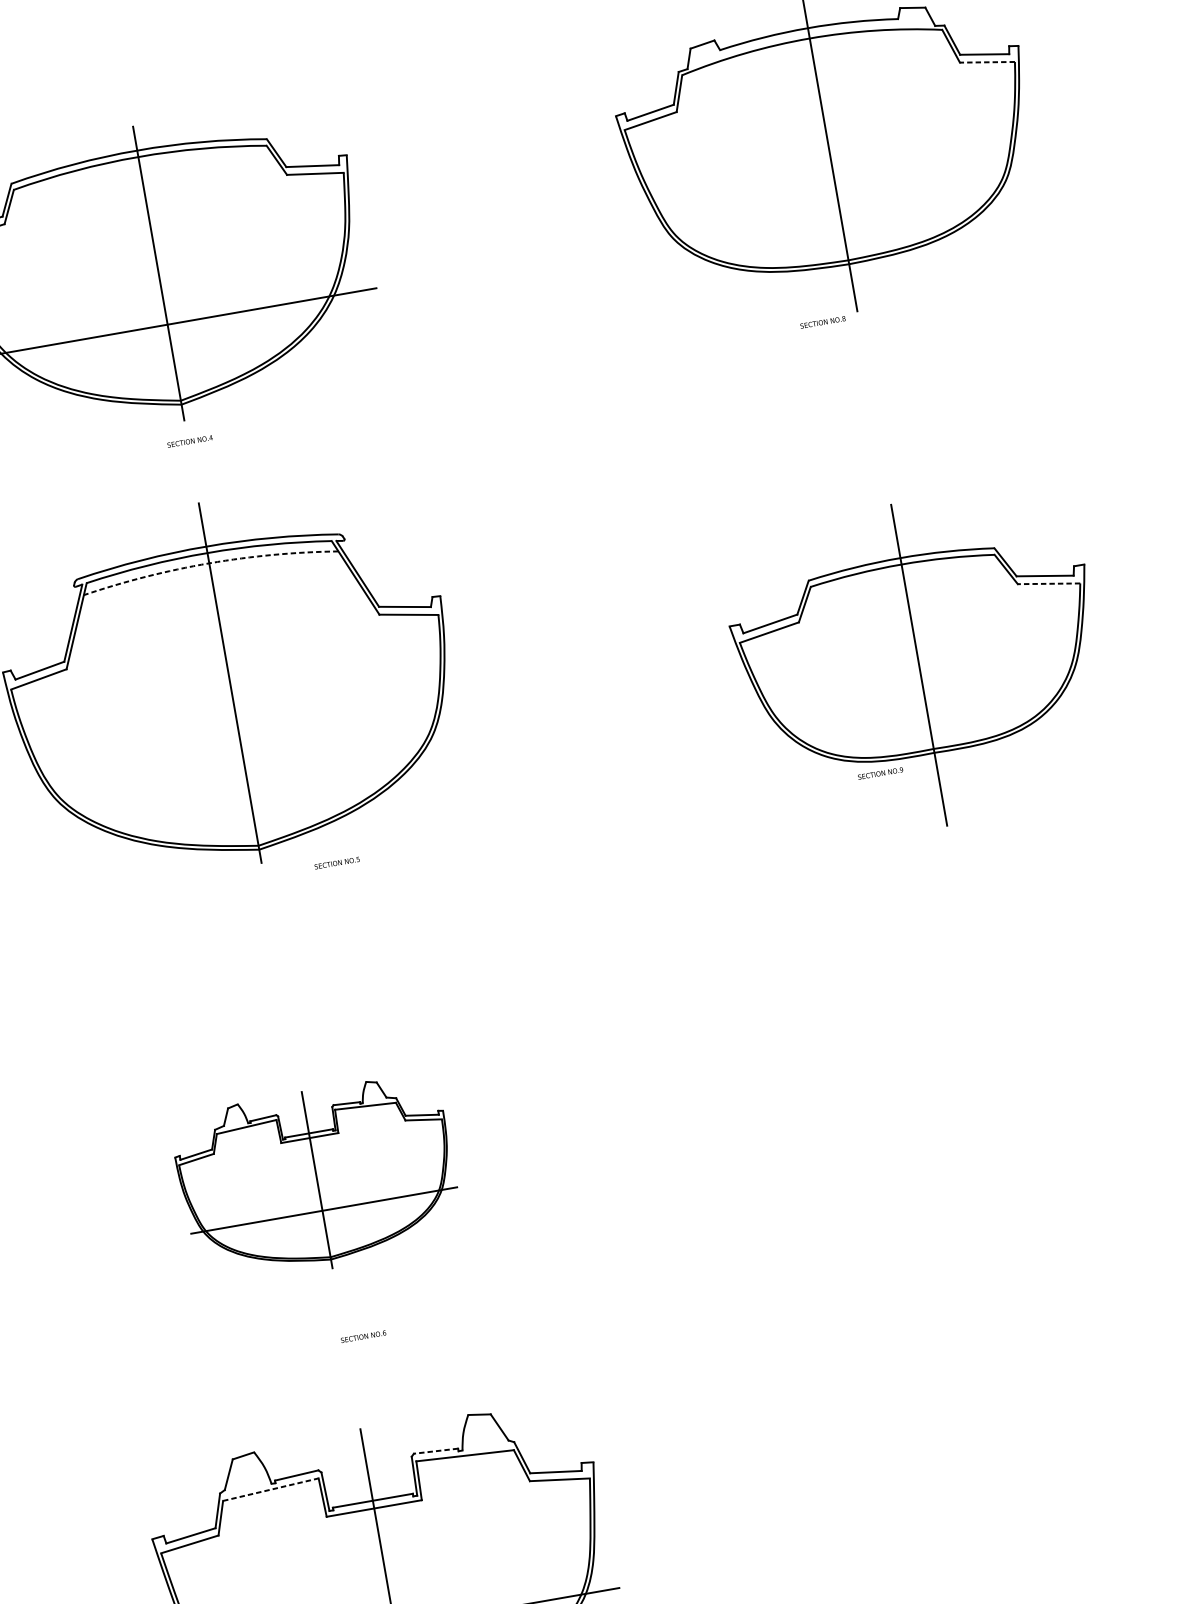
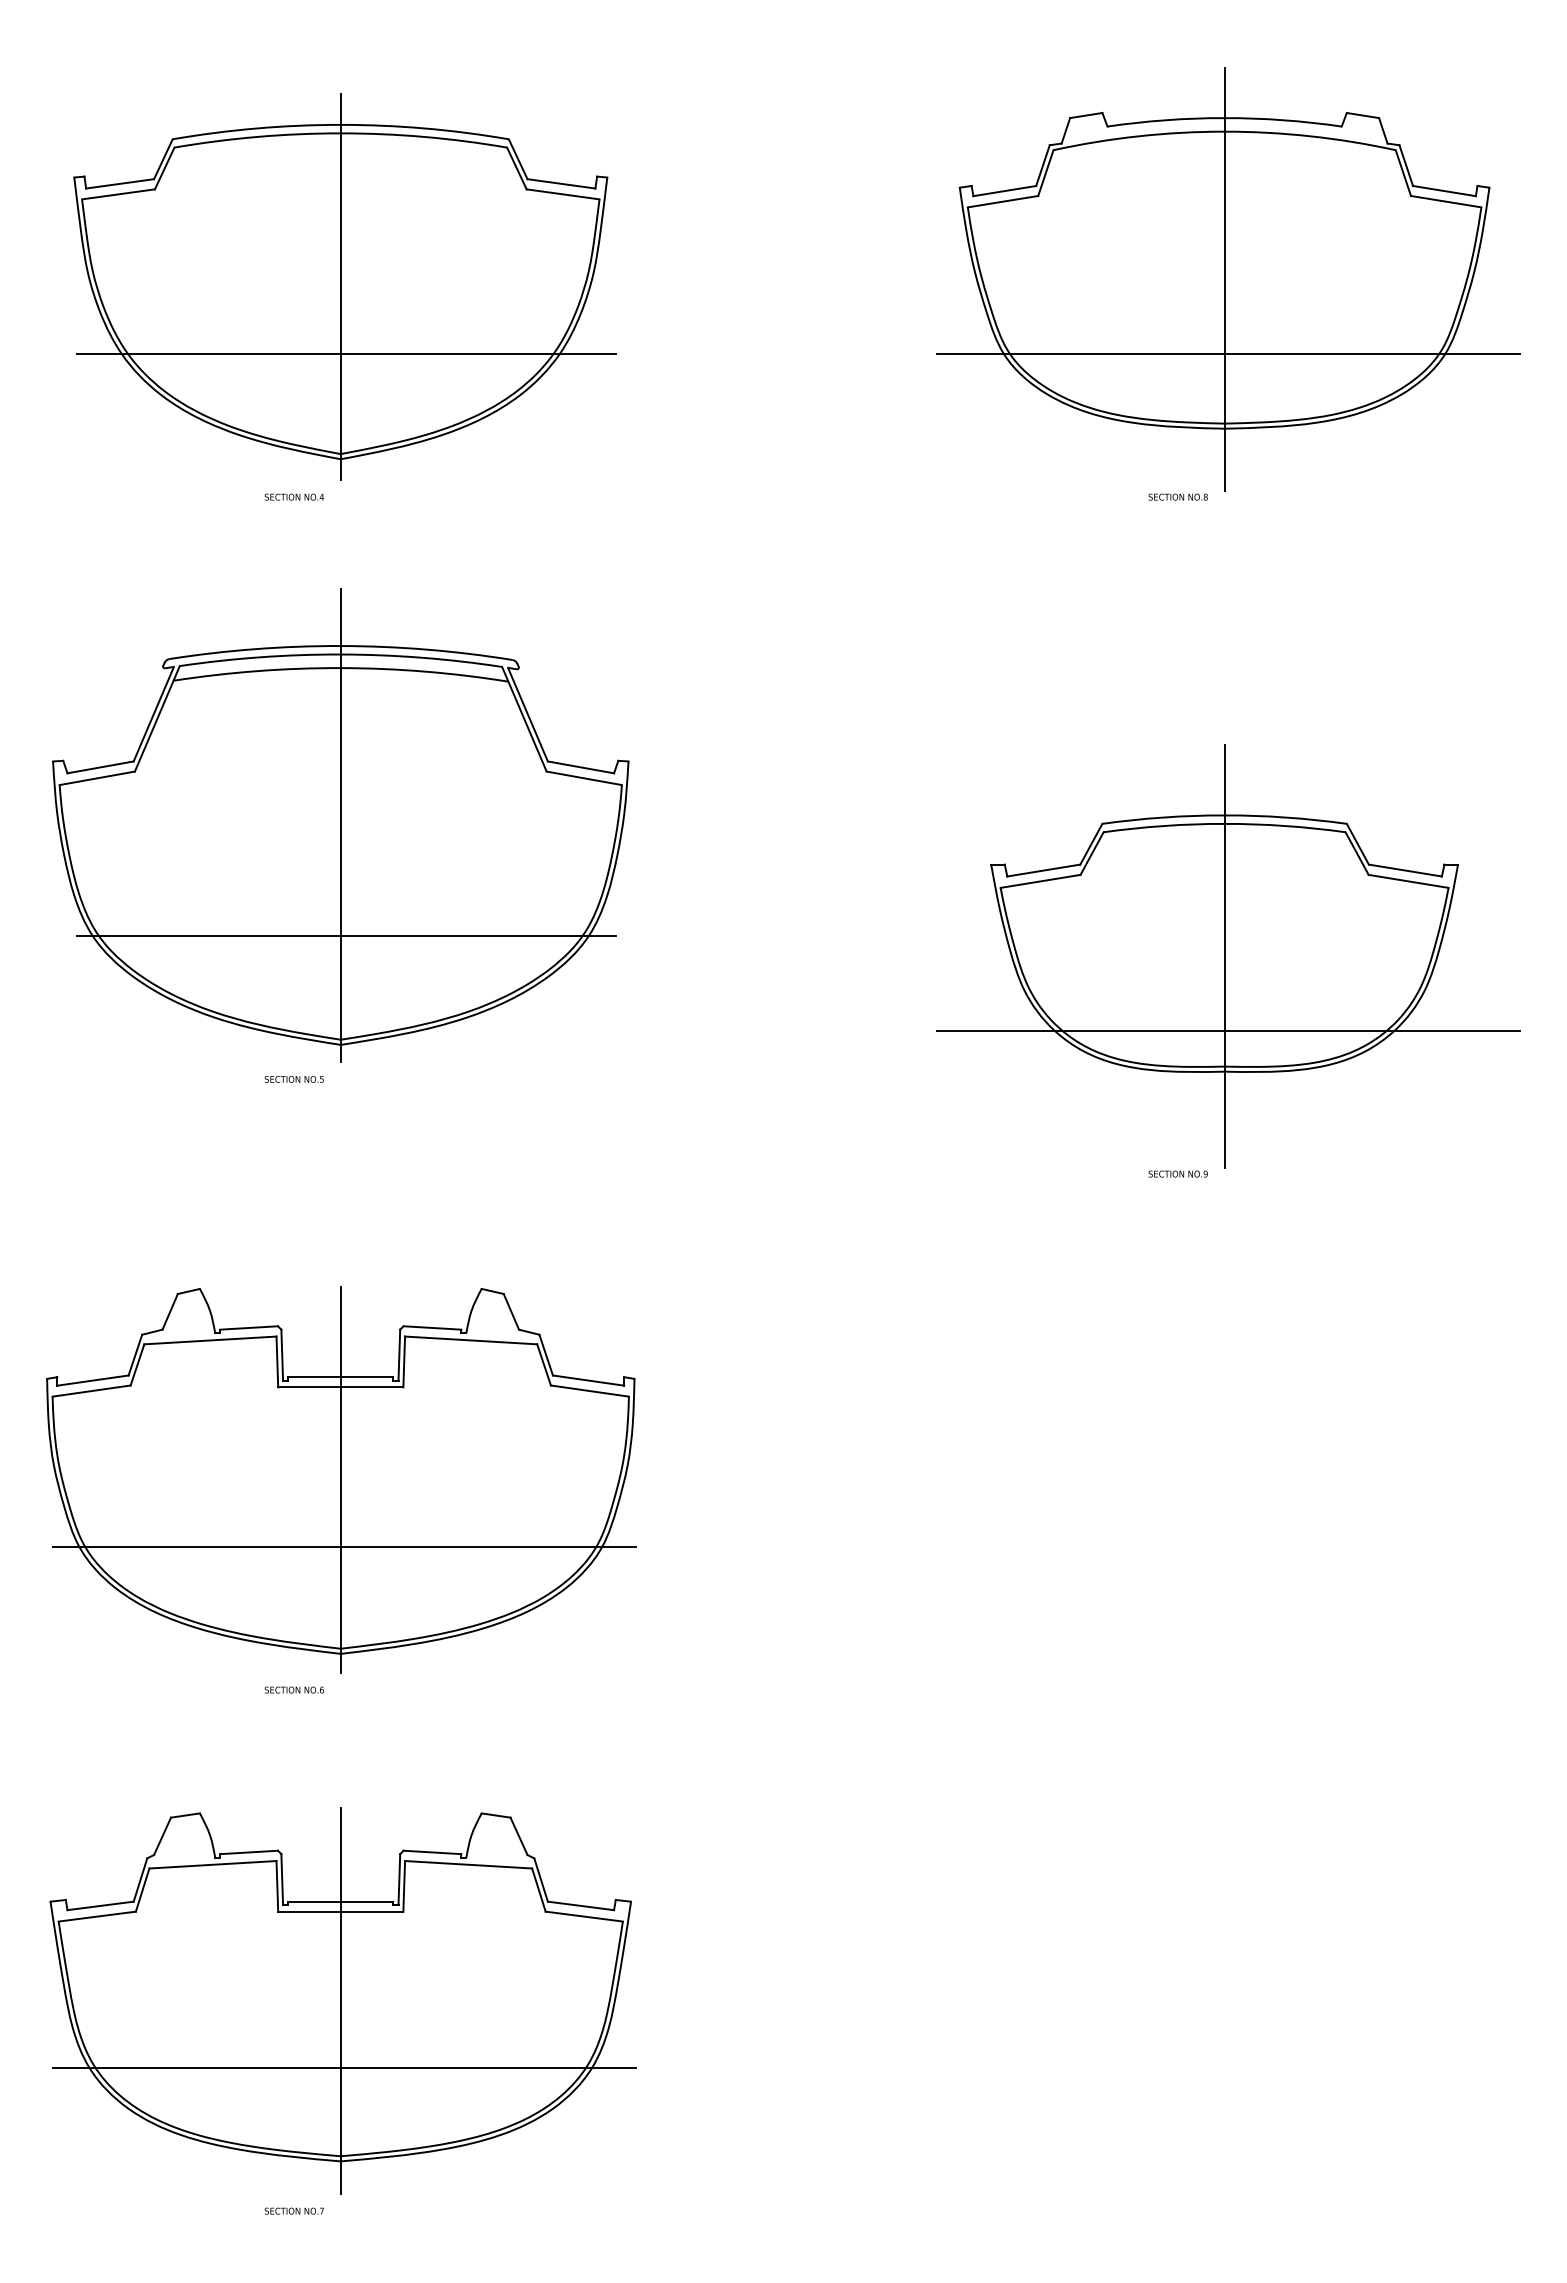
line: (987, 62) -> (1446, 201), dashed -> solid
line: (841, 207) -> (1227, 354), added
text: (190, 440) -> (294, 496), moved
arc: (209, 563) -> (341, 668), dashed -> solid
line: (1048, 583) -> (1408, 881), dashed -> solid
line: (931, 721) -> (1227, 1030), added
line: (249, 766) -> (346, 936), added
text: (879, 773) -> (1177, 1173), moved
text: (336, 863) -> (293, 1079), moved
part: (317, 1179) -> (341, 1479), size x1.67
text: (362, 1336) -> (293, 1689), moved
line: (436, 1451) -> (432, 1852), dashed -> solid
line: (270, 1489) -> (212, 1864), dashed -> solid

